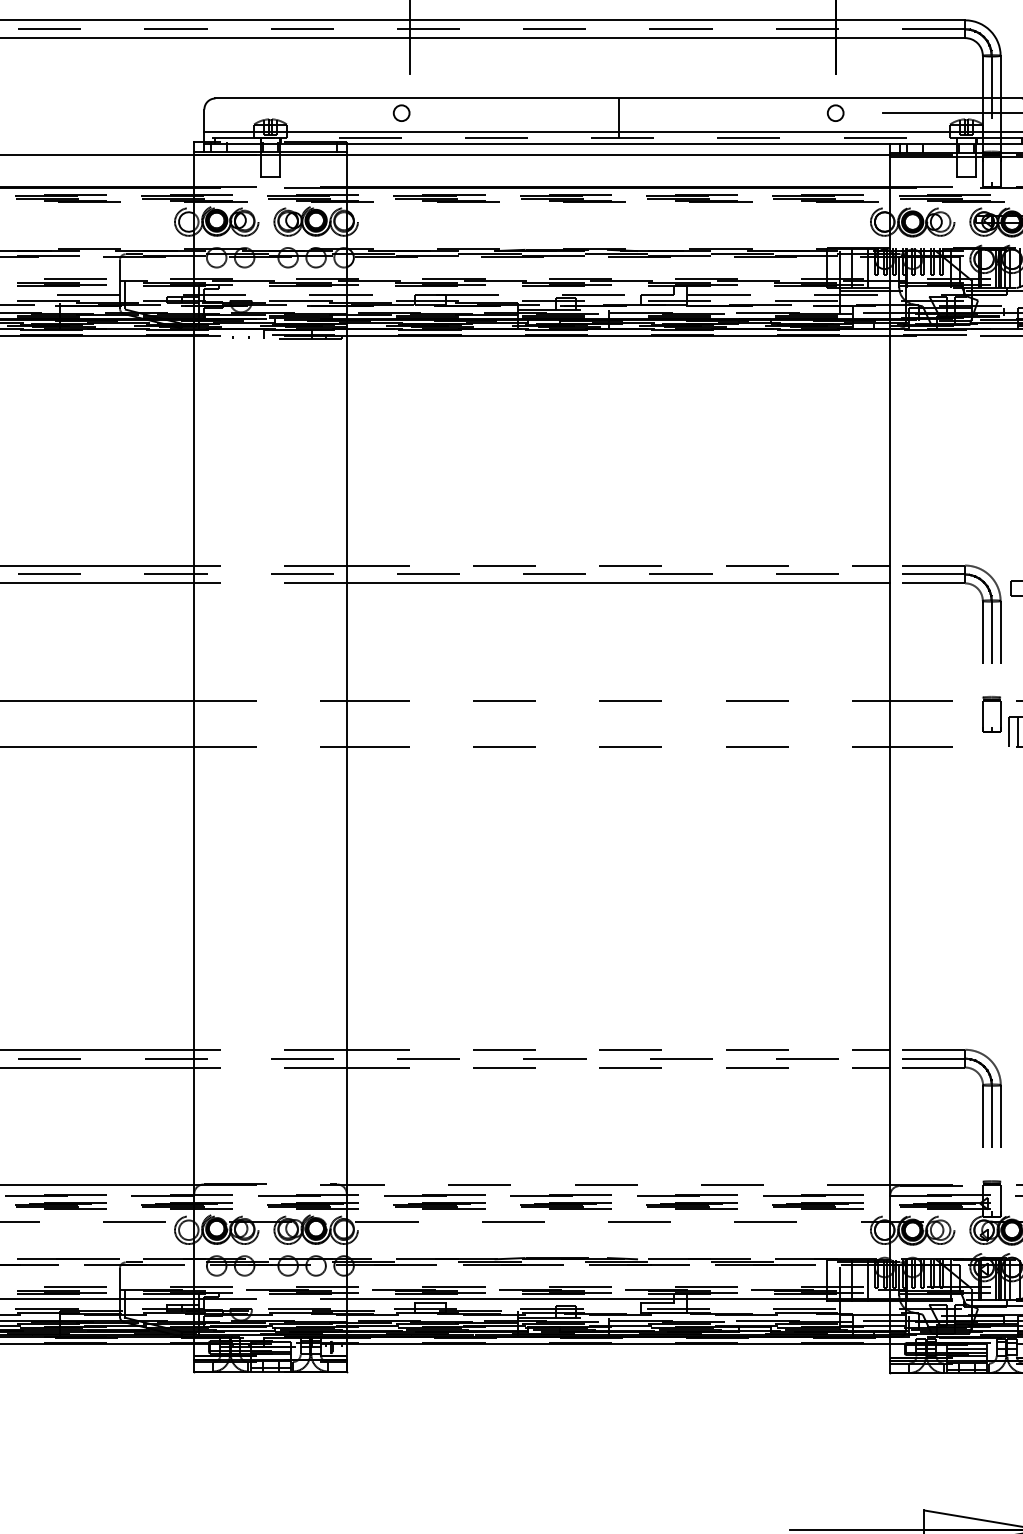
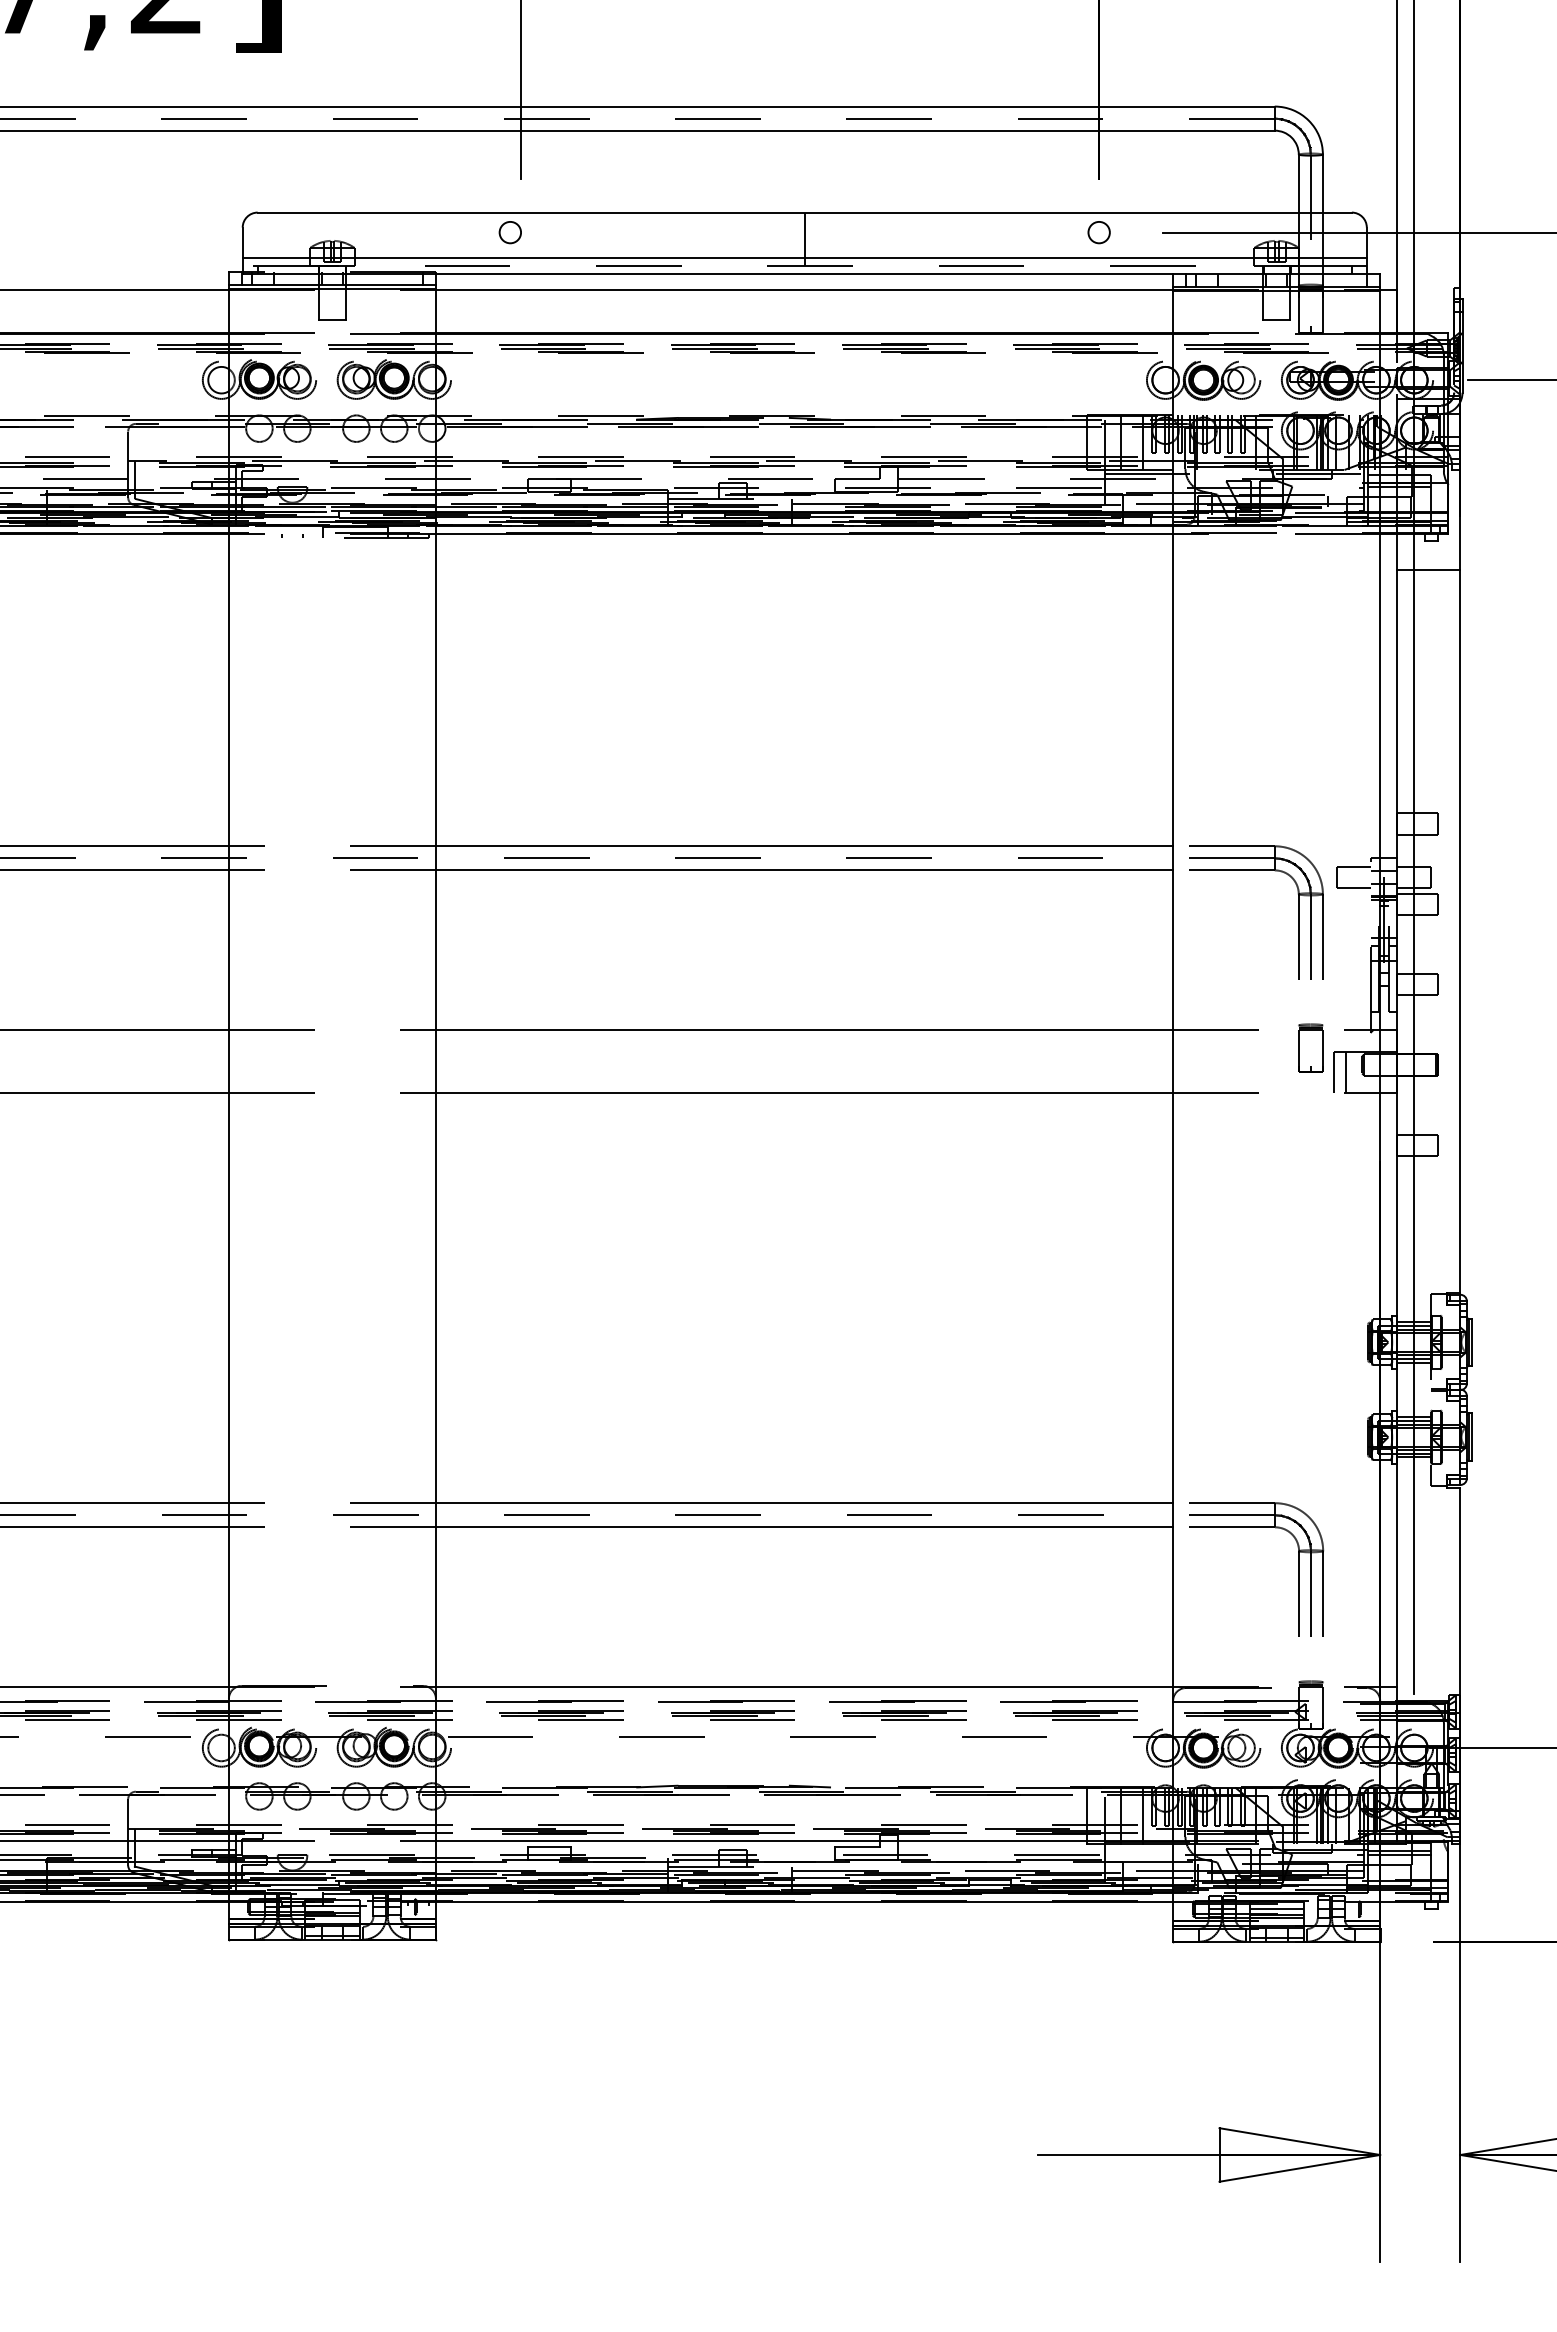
line: (618, 565) -> (804, 846), dashed -> solid
line: (618, 700) -> (804, 1029), dashed -> solid
line: (618, 747) -> (804, 1092), dashed -> solid
line: (618, 1050) -> (804, 1503), dashed -> solid
line: (618, 1067) -> (804, 1527), dashed -> solid
line: (618, 1184) -> (804, 1686), dashed -> solid

